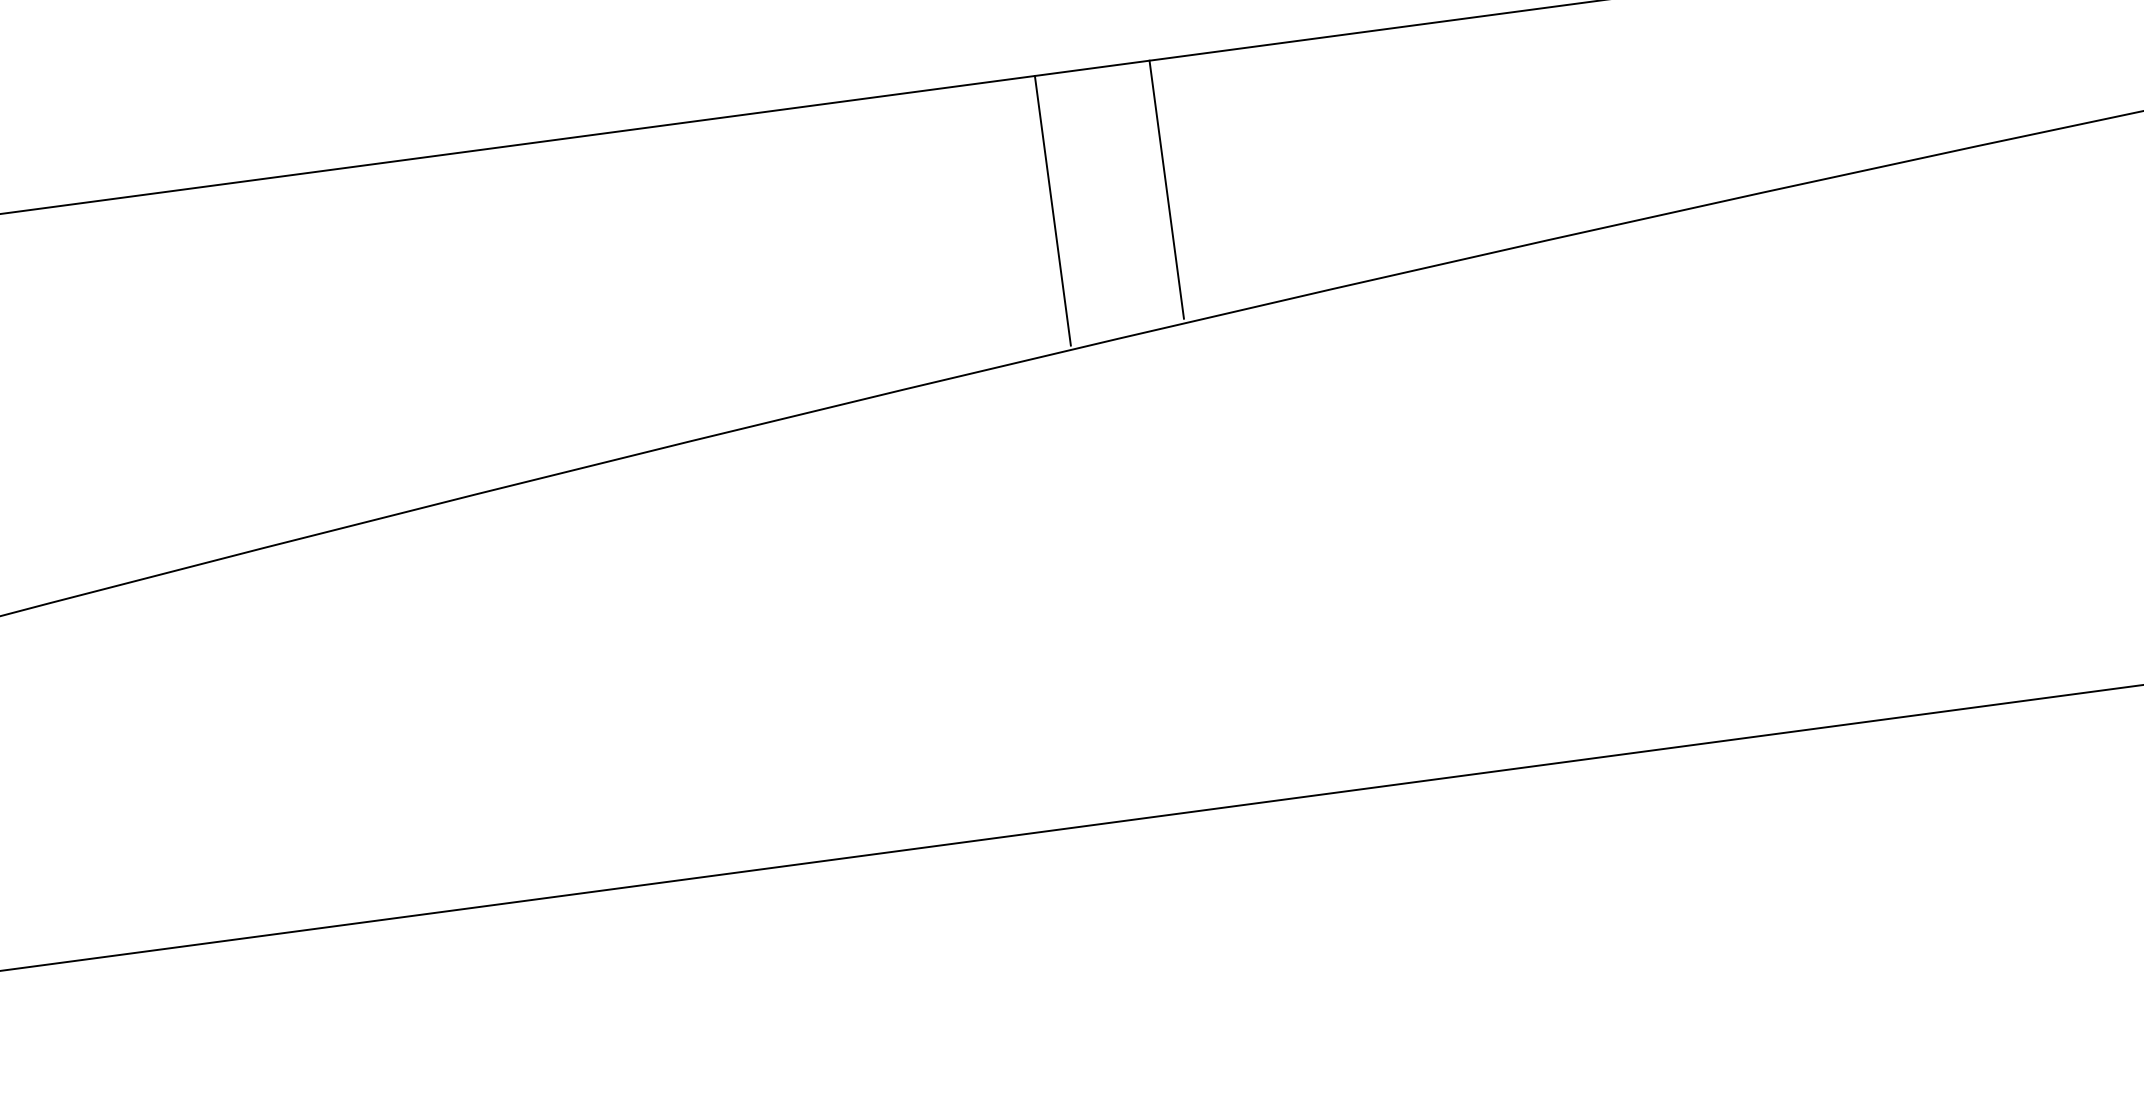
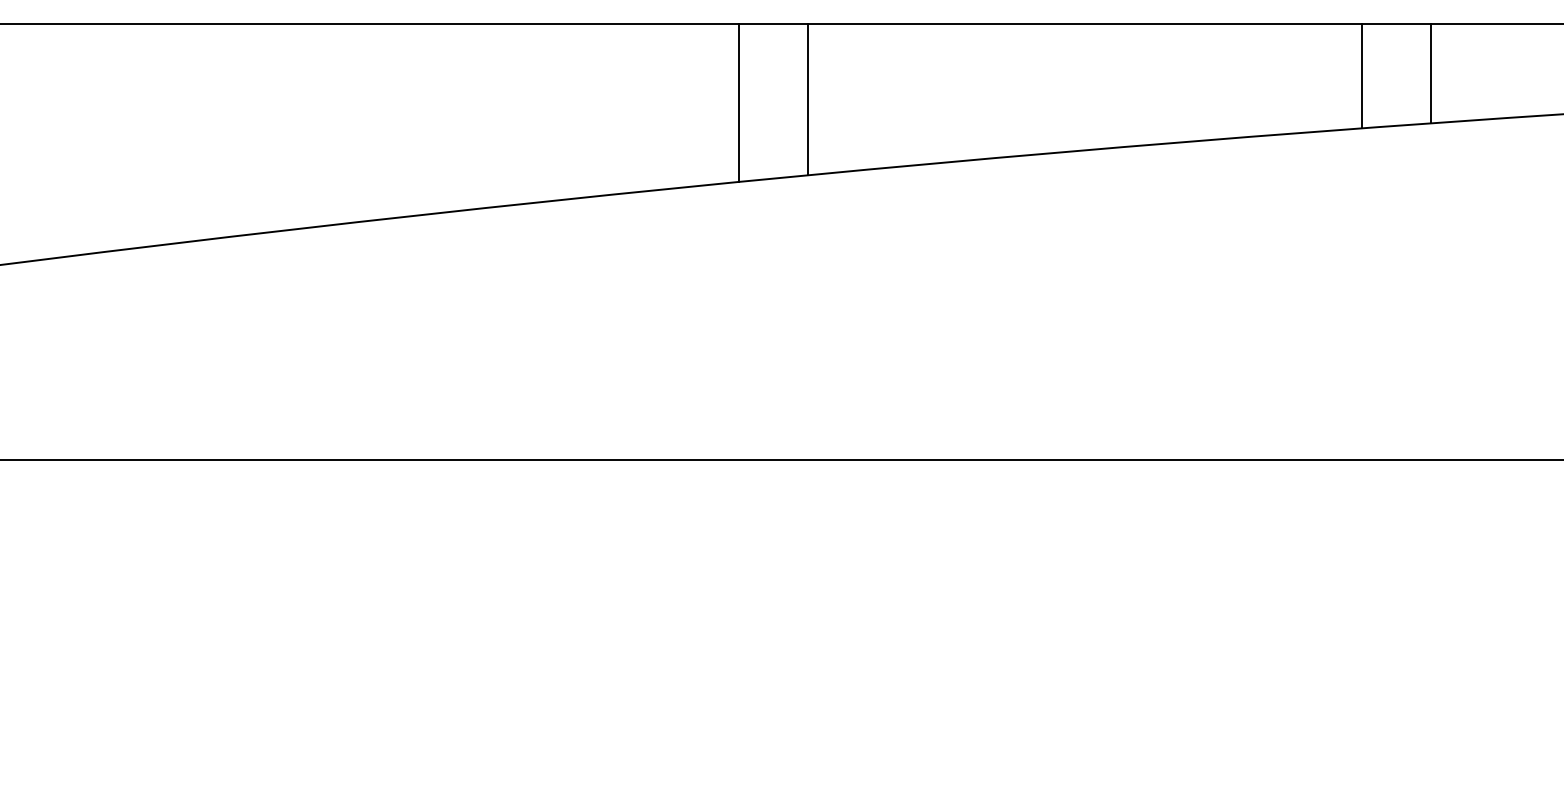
line: (1166, 189) -> (807, 99), moved
line: (1052, 210) -> (738, 102), moved

